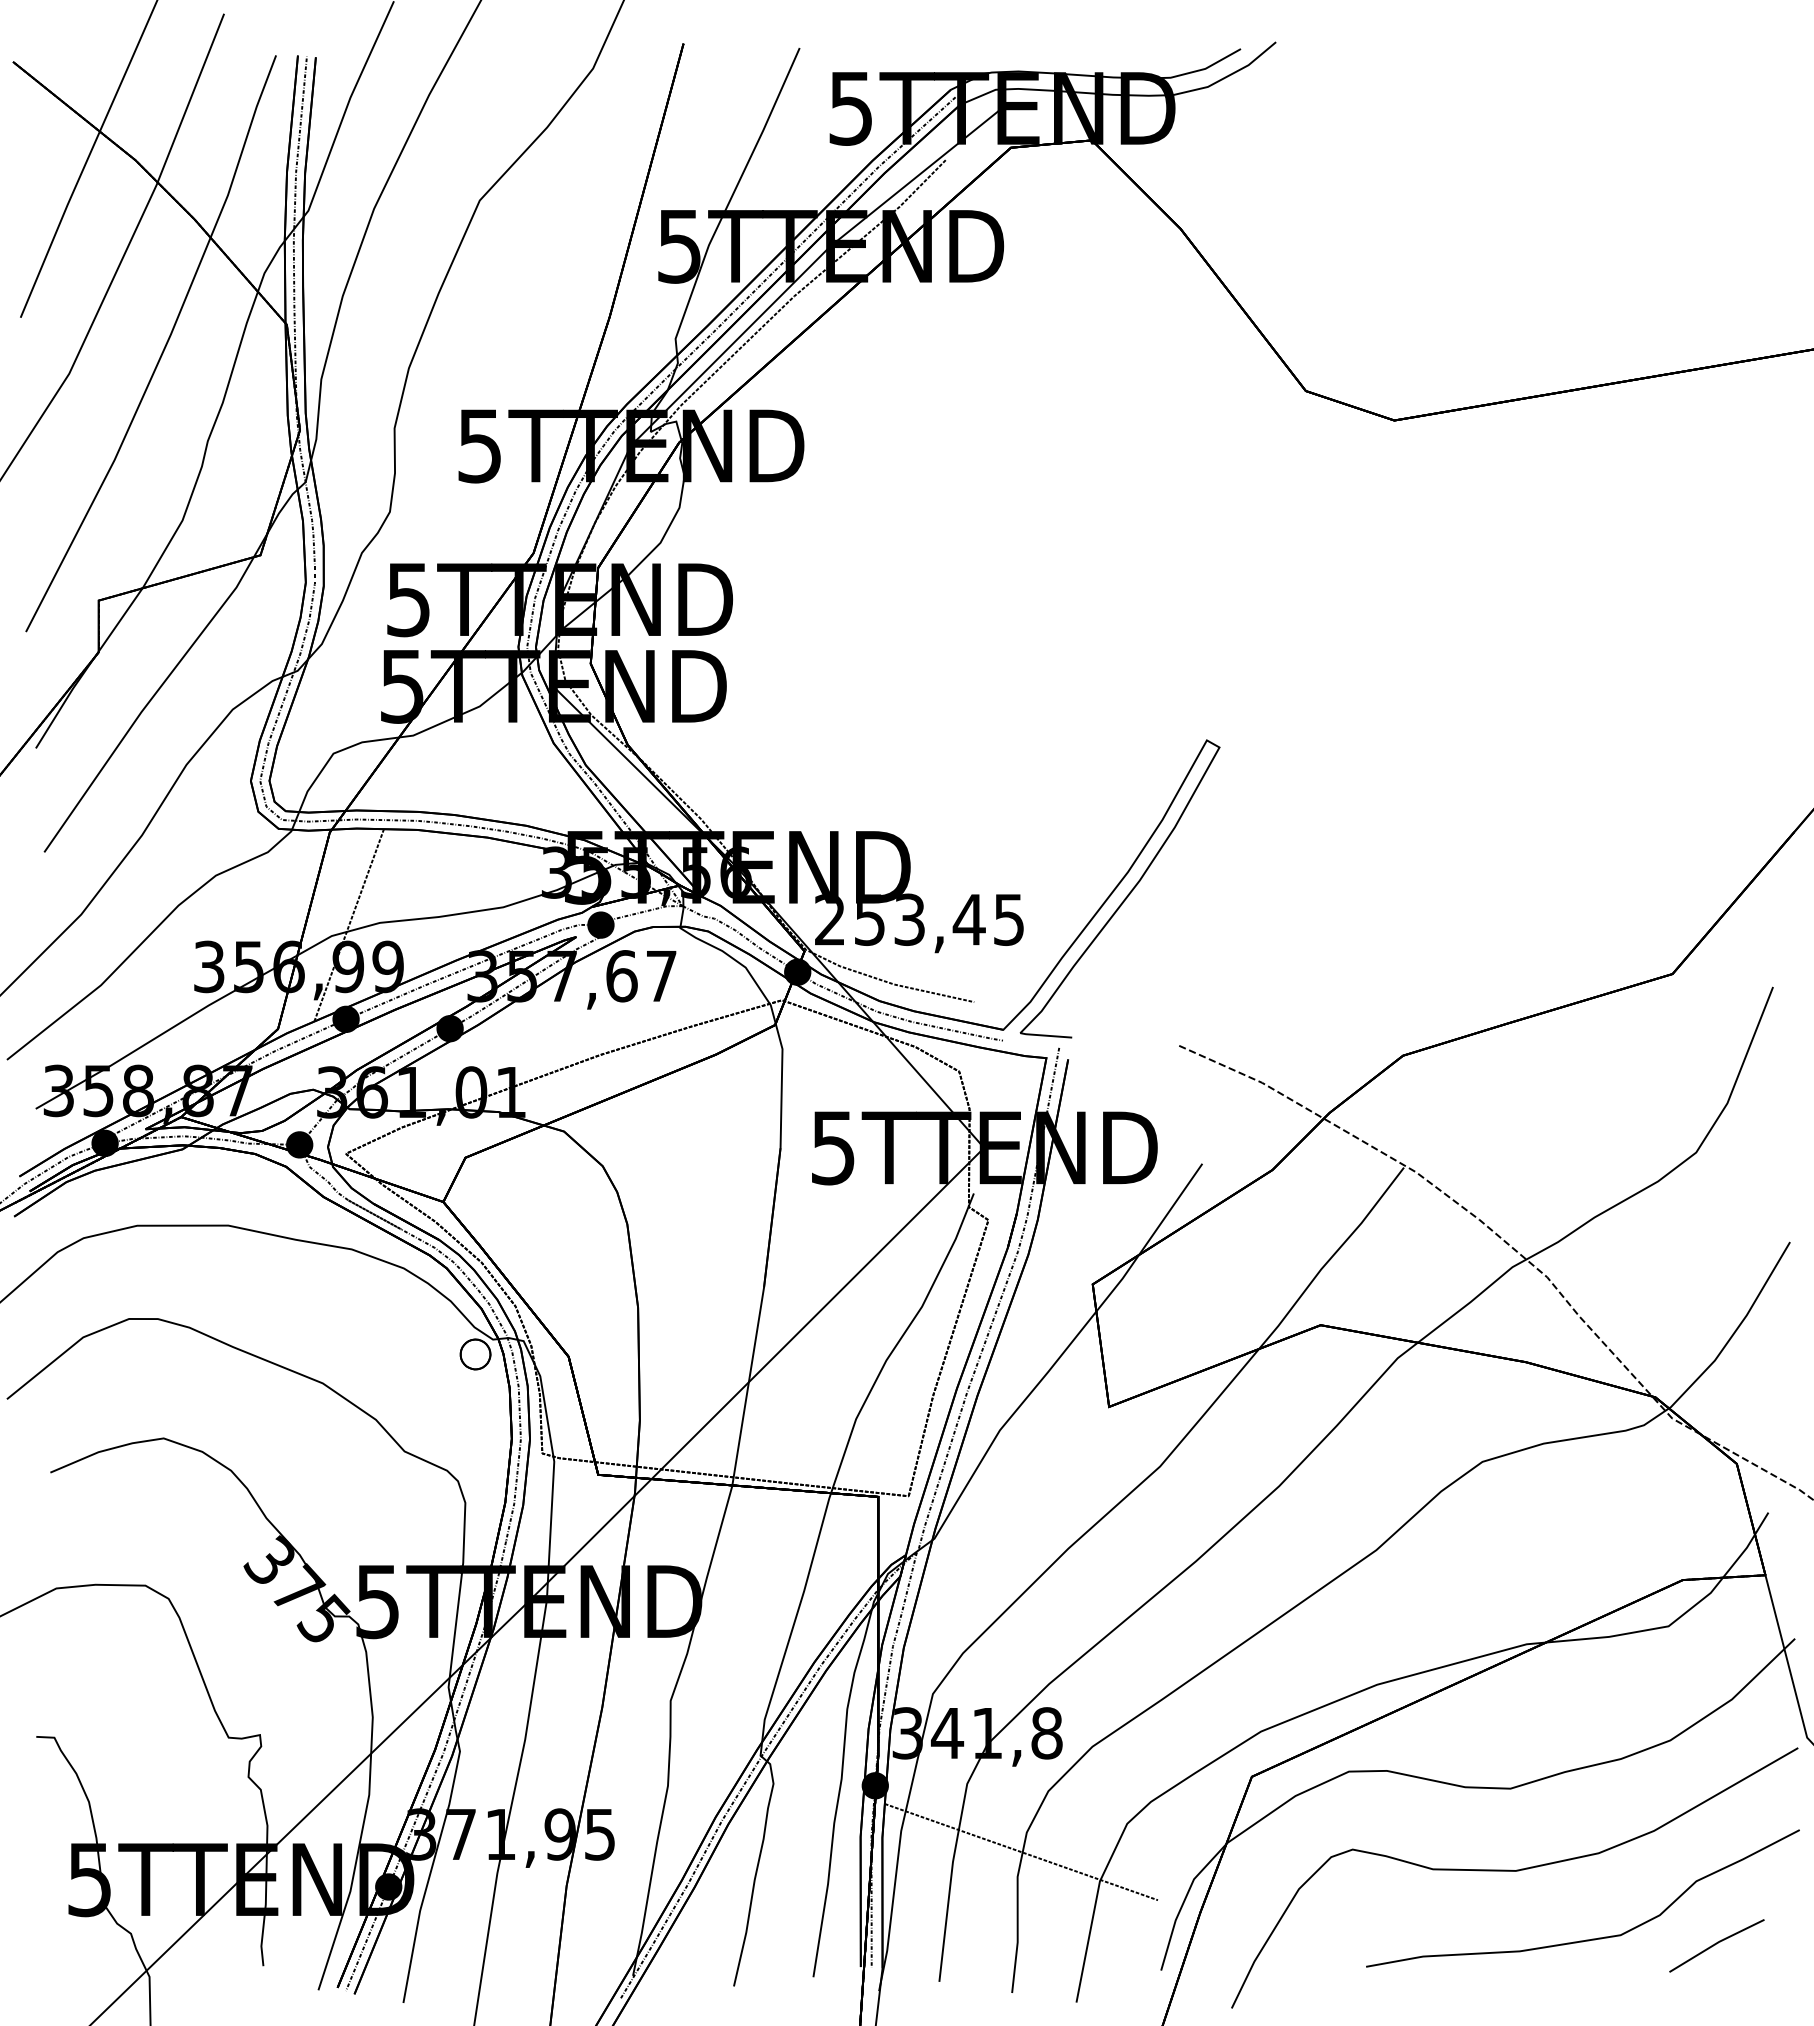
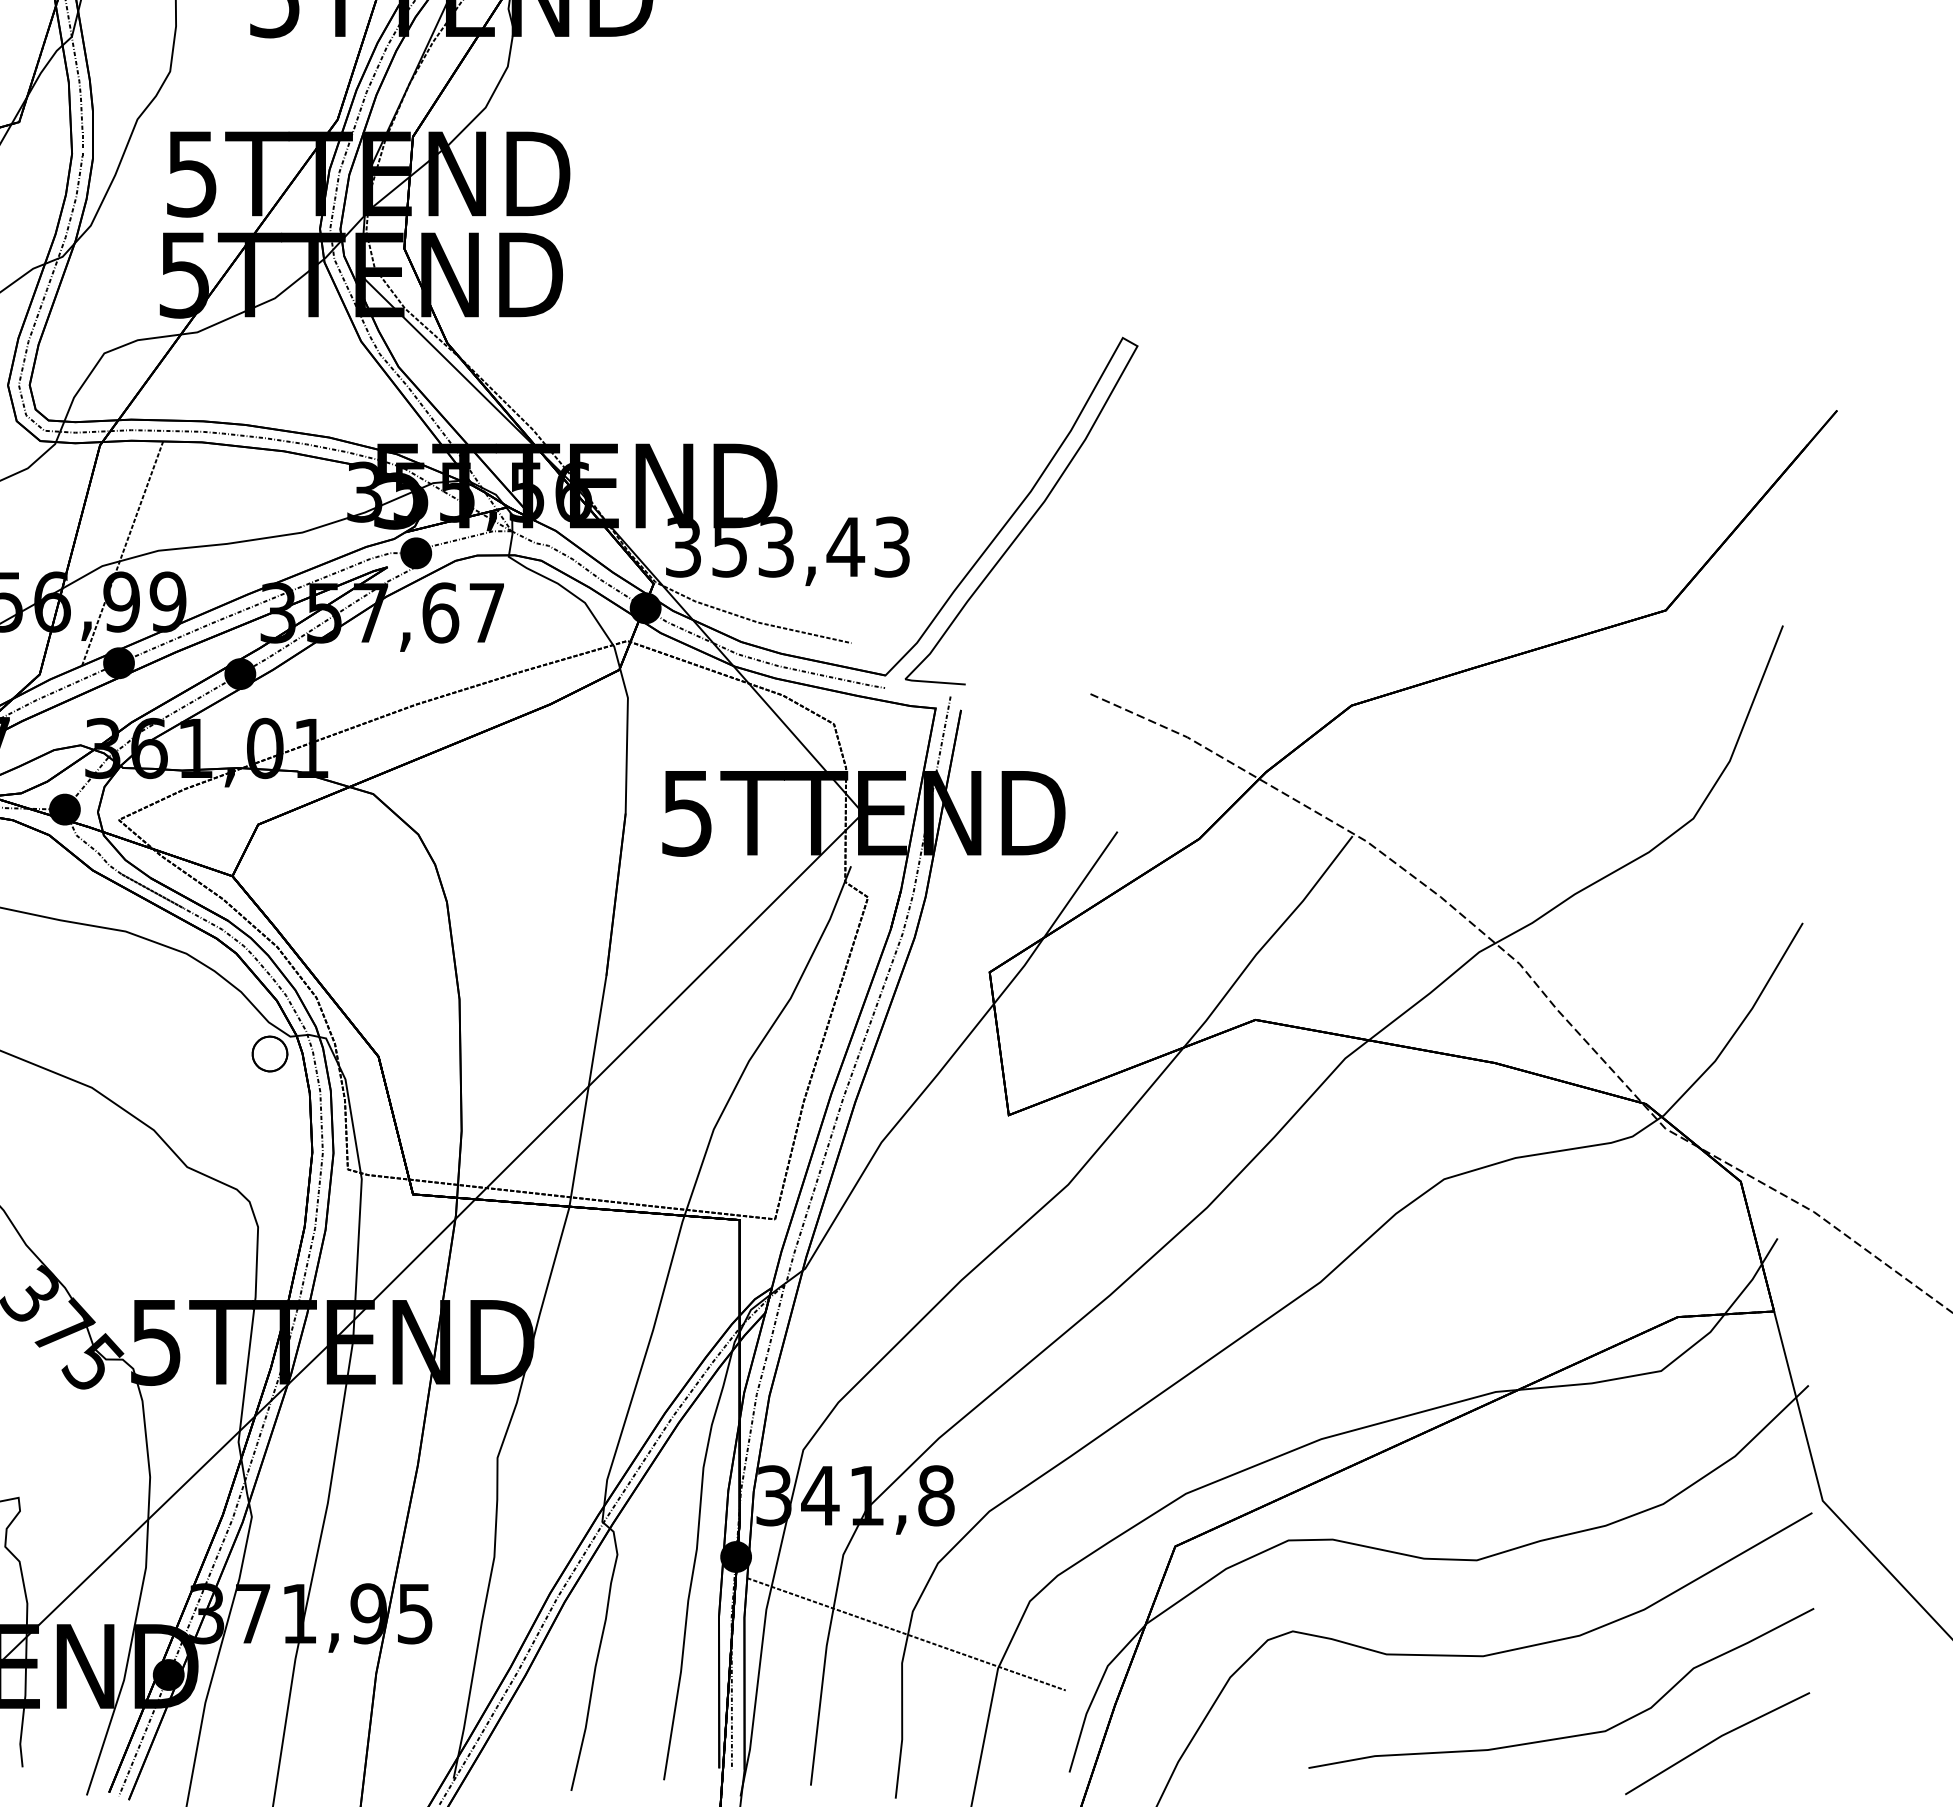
text: (919, 919) -> (787, 546), 253,45 -> 353,43
part: (1716, 1945) -> (1717, 1743), size x1.67

